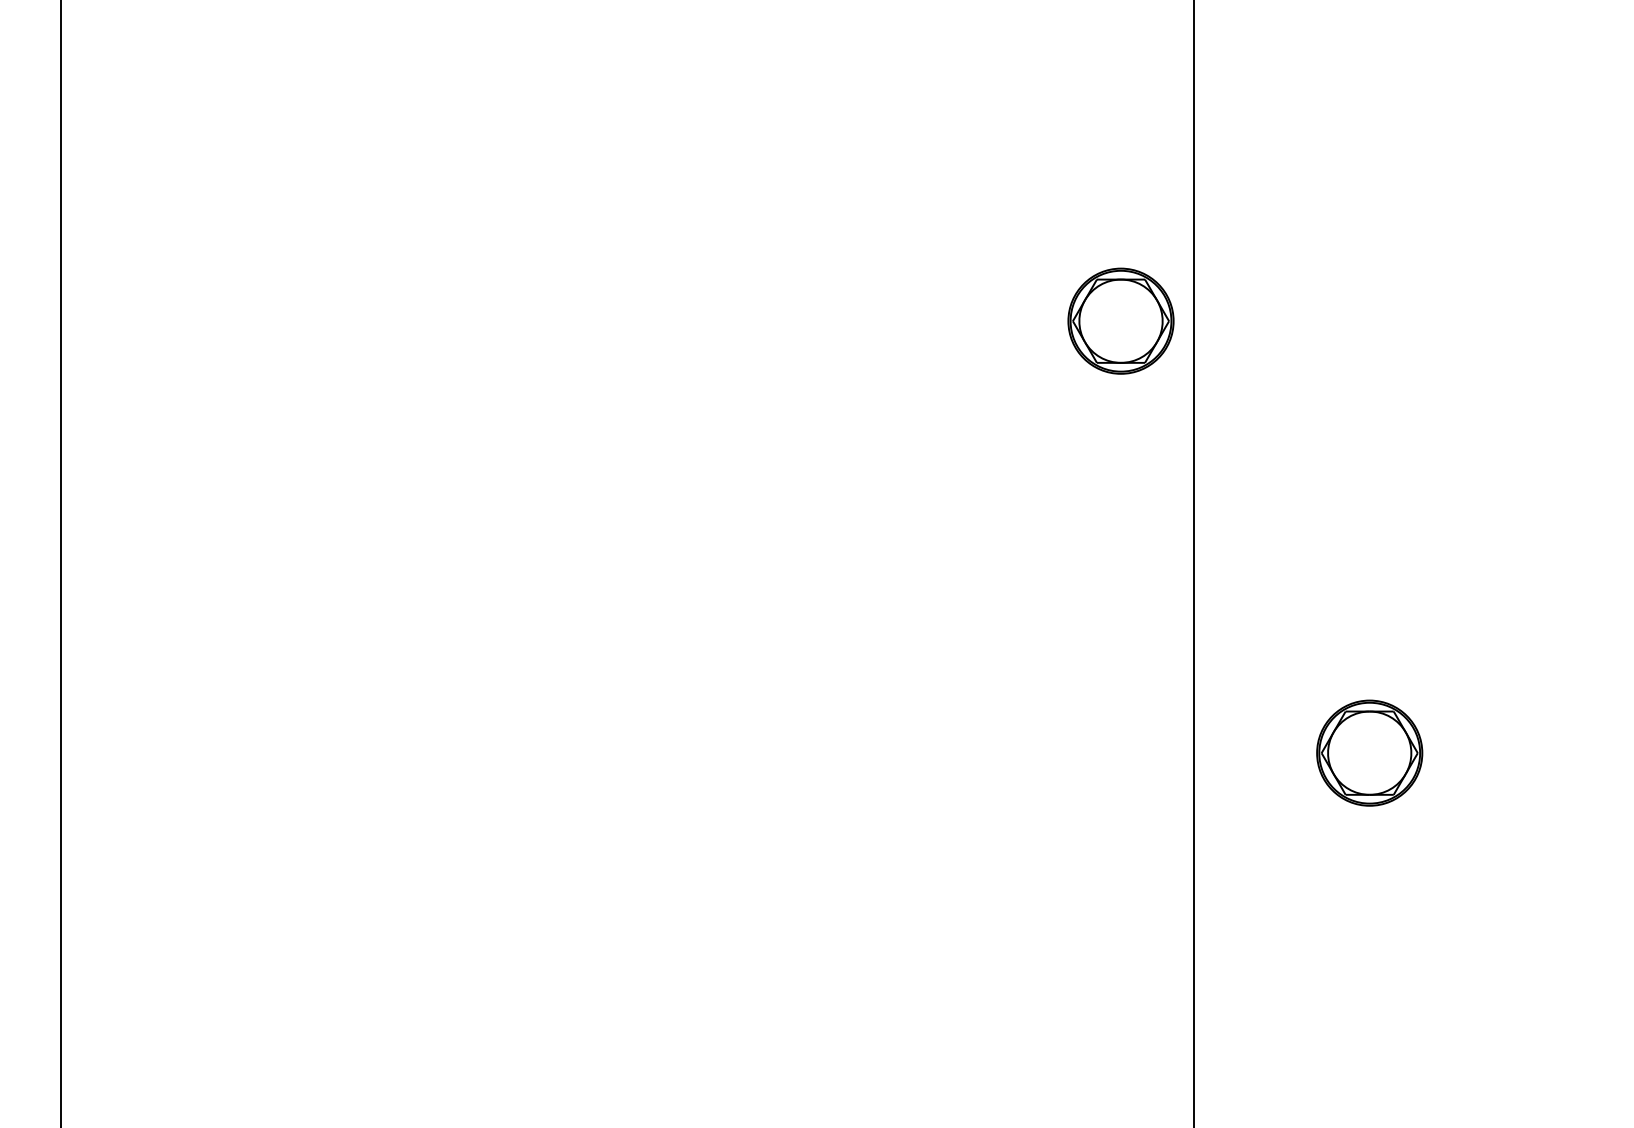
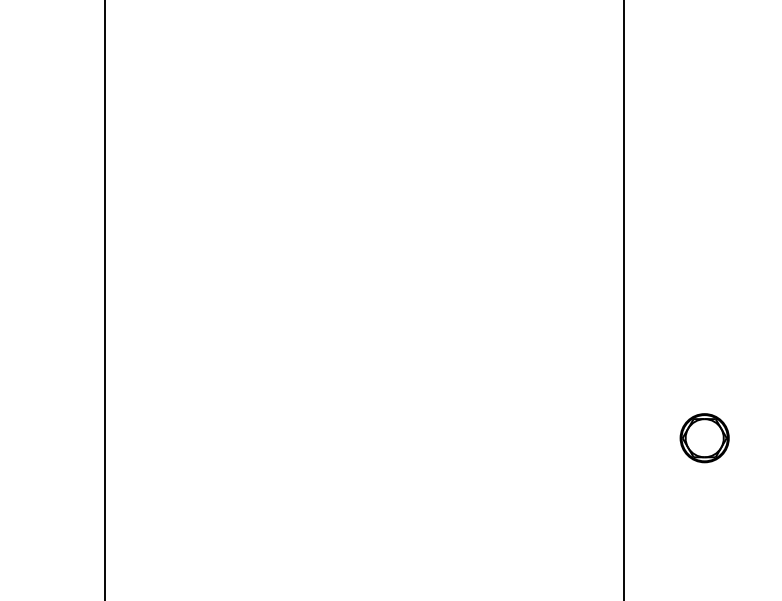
part: (1120, 321) -> (590, 240), removed

